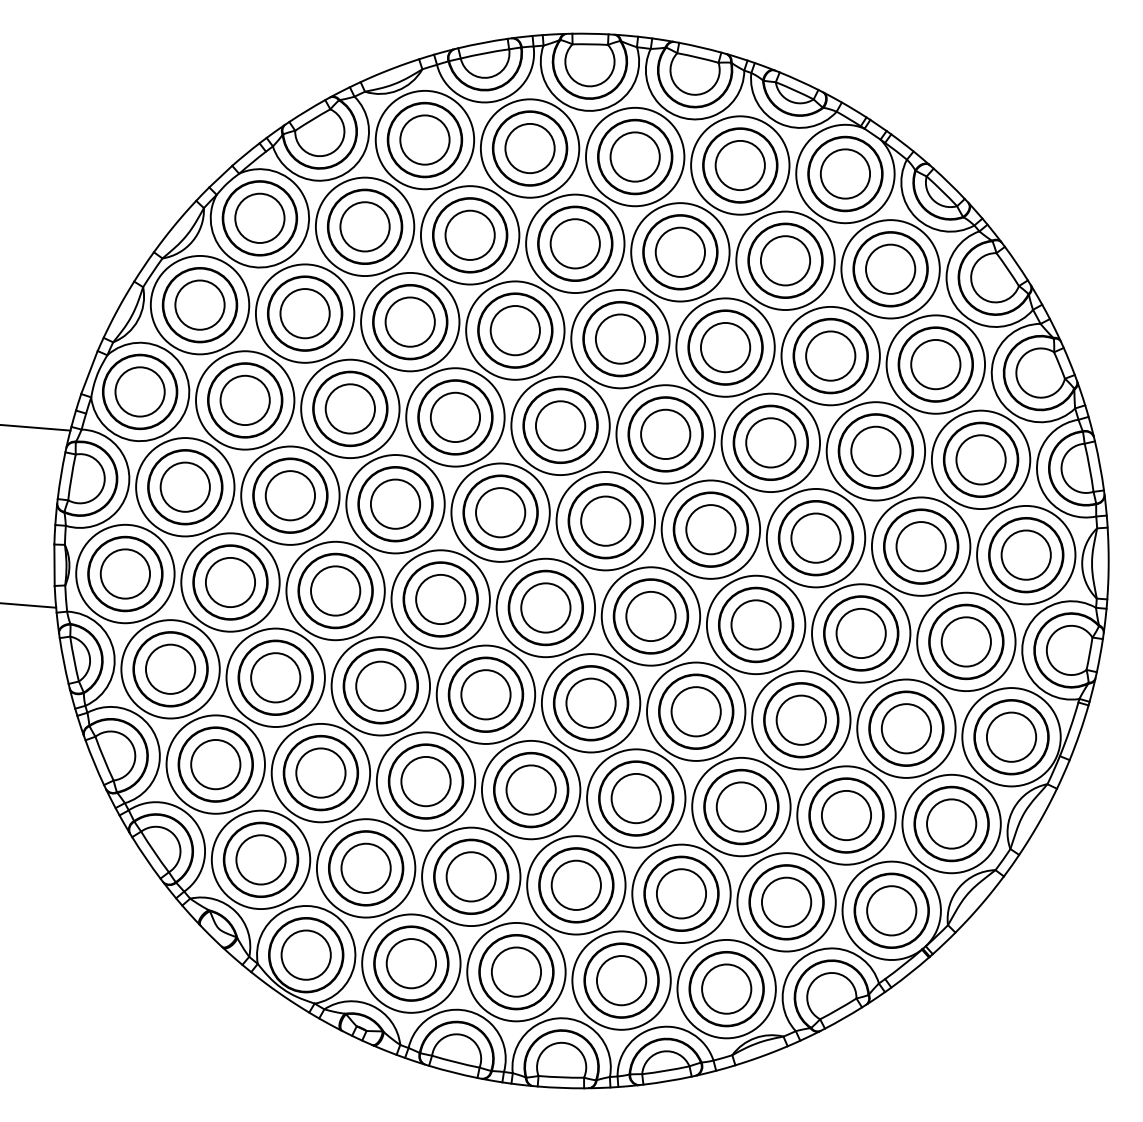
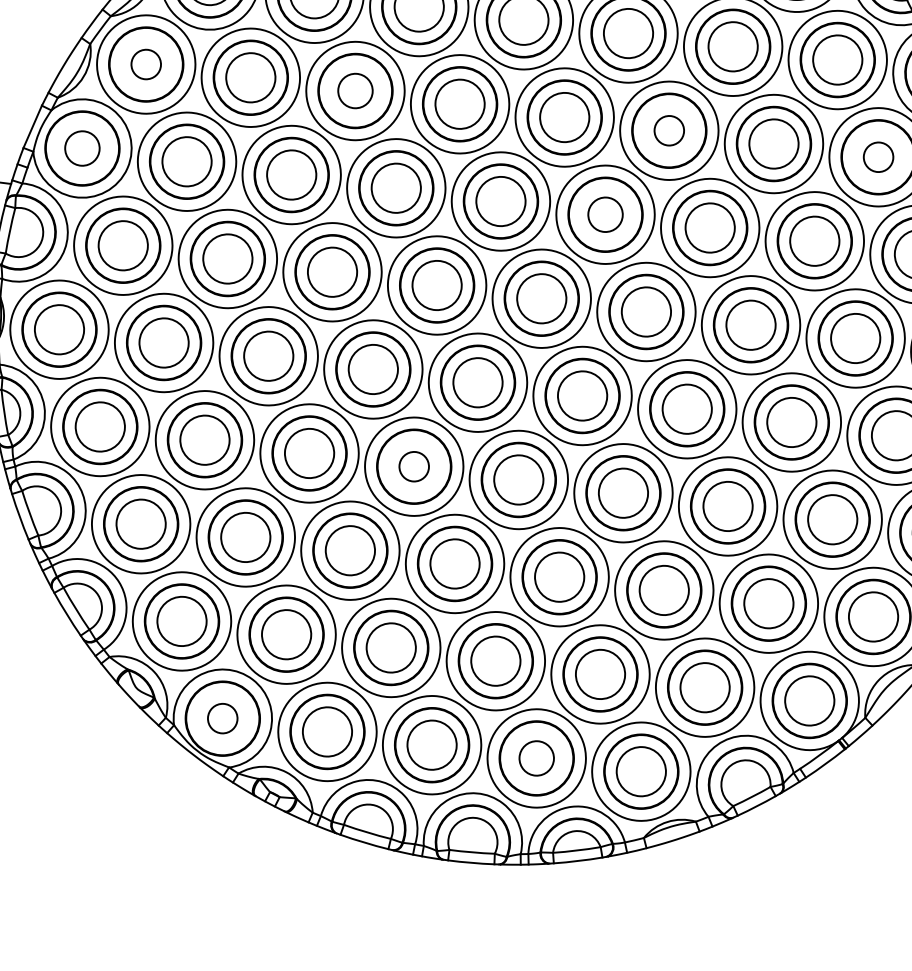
circle: (199, 304) -> (145, 63), size x0.6
circle: (409, 321) -> (354, 90), size x0.7
circle: (725, 347) -> (669, 130), size x0.6
circle: (935, 364) -> (878, 157), size x0.6
circle: (139, 391) -> (81, 148), size x0.7
circle: (665, 434) -> (605, 214), size x0.7
circle: (485, 694) -> (413, 466), size x0.6
circle: (305, 954) -> (222, 718), size x0.6
circle: (621, 980) -> (536, 758), size x0.7

